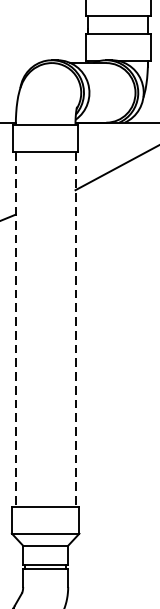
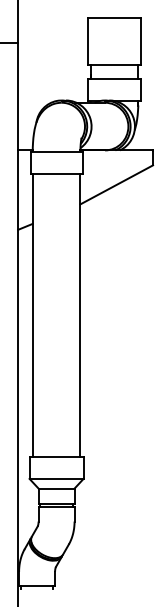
line: (15, 329) -> (32, 315), dashed -> solid
line: (75, 329) -> (80, 315), dashed -> solid

